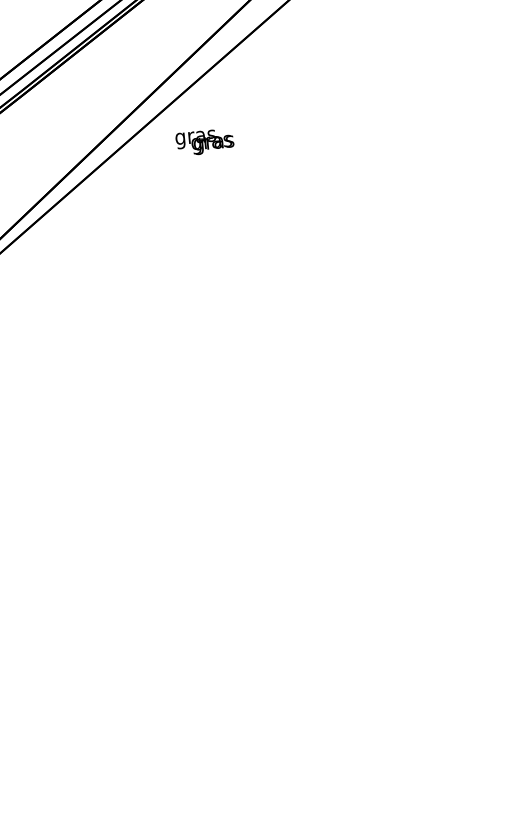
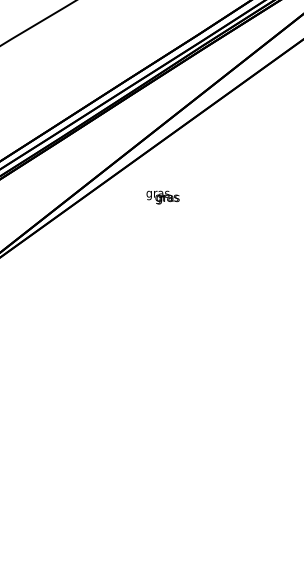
text: (203, 142) -> (162, 197), moved

